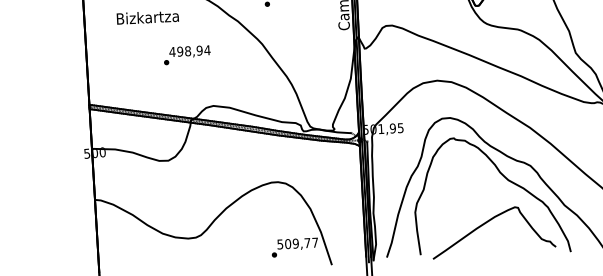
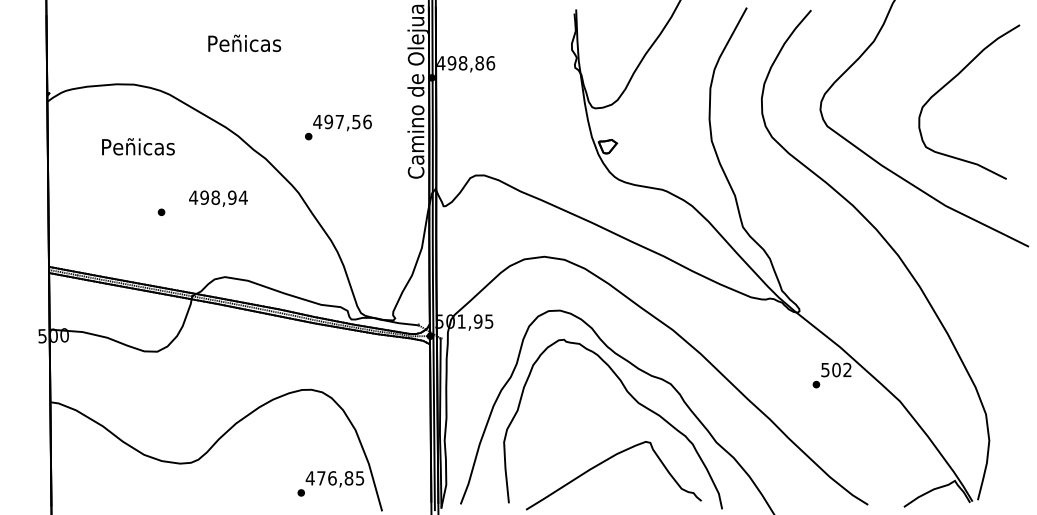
text: (148, 17) -> (138, 146), Bizkartza -> Peñicas
text: (190, 51) -> (218, 198), moved
text: (297, 243) -> (334, 478), 509,77 -> 476,85

